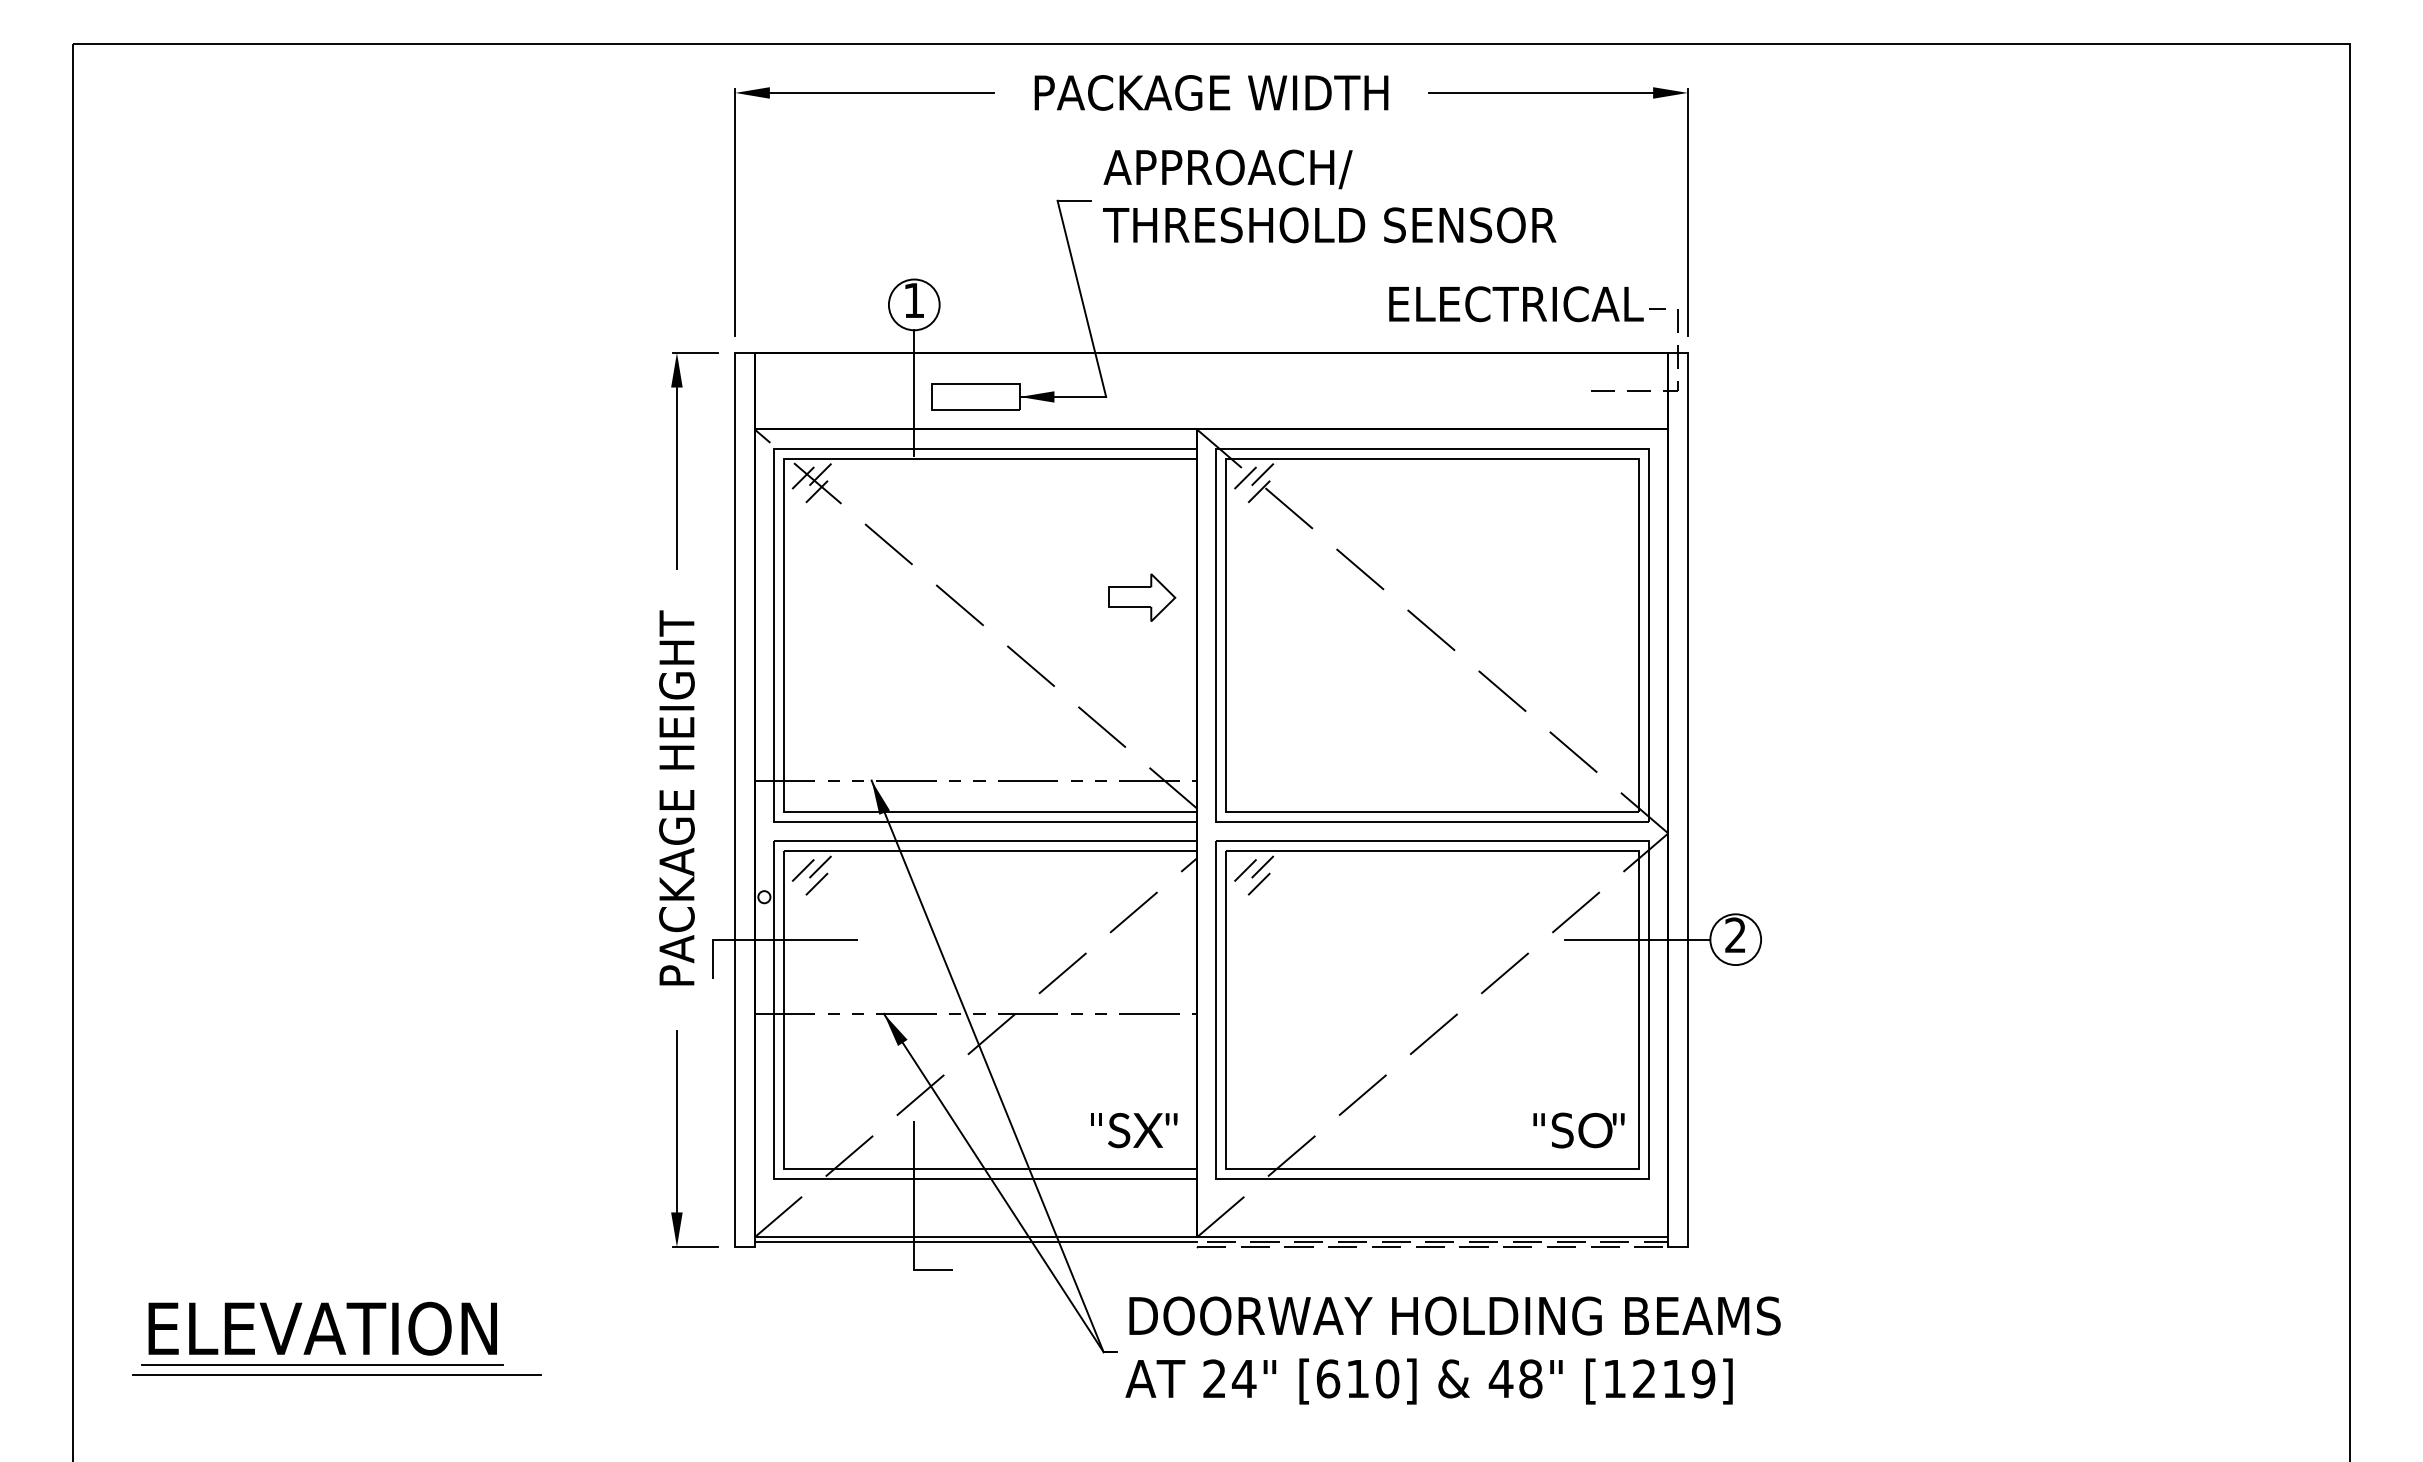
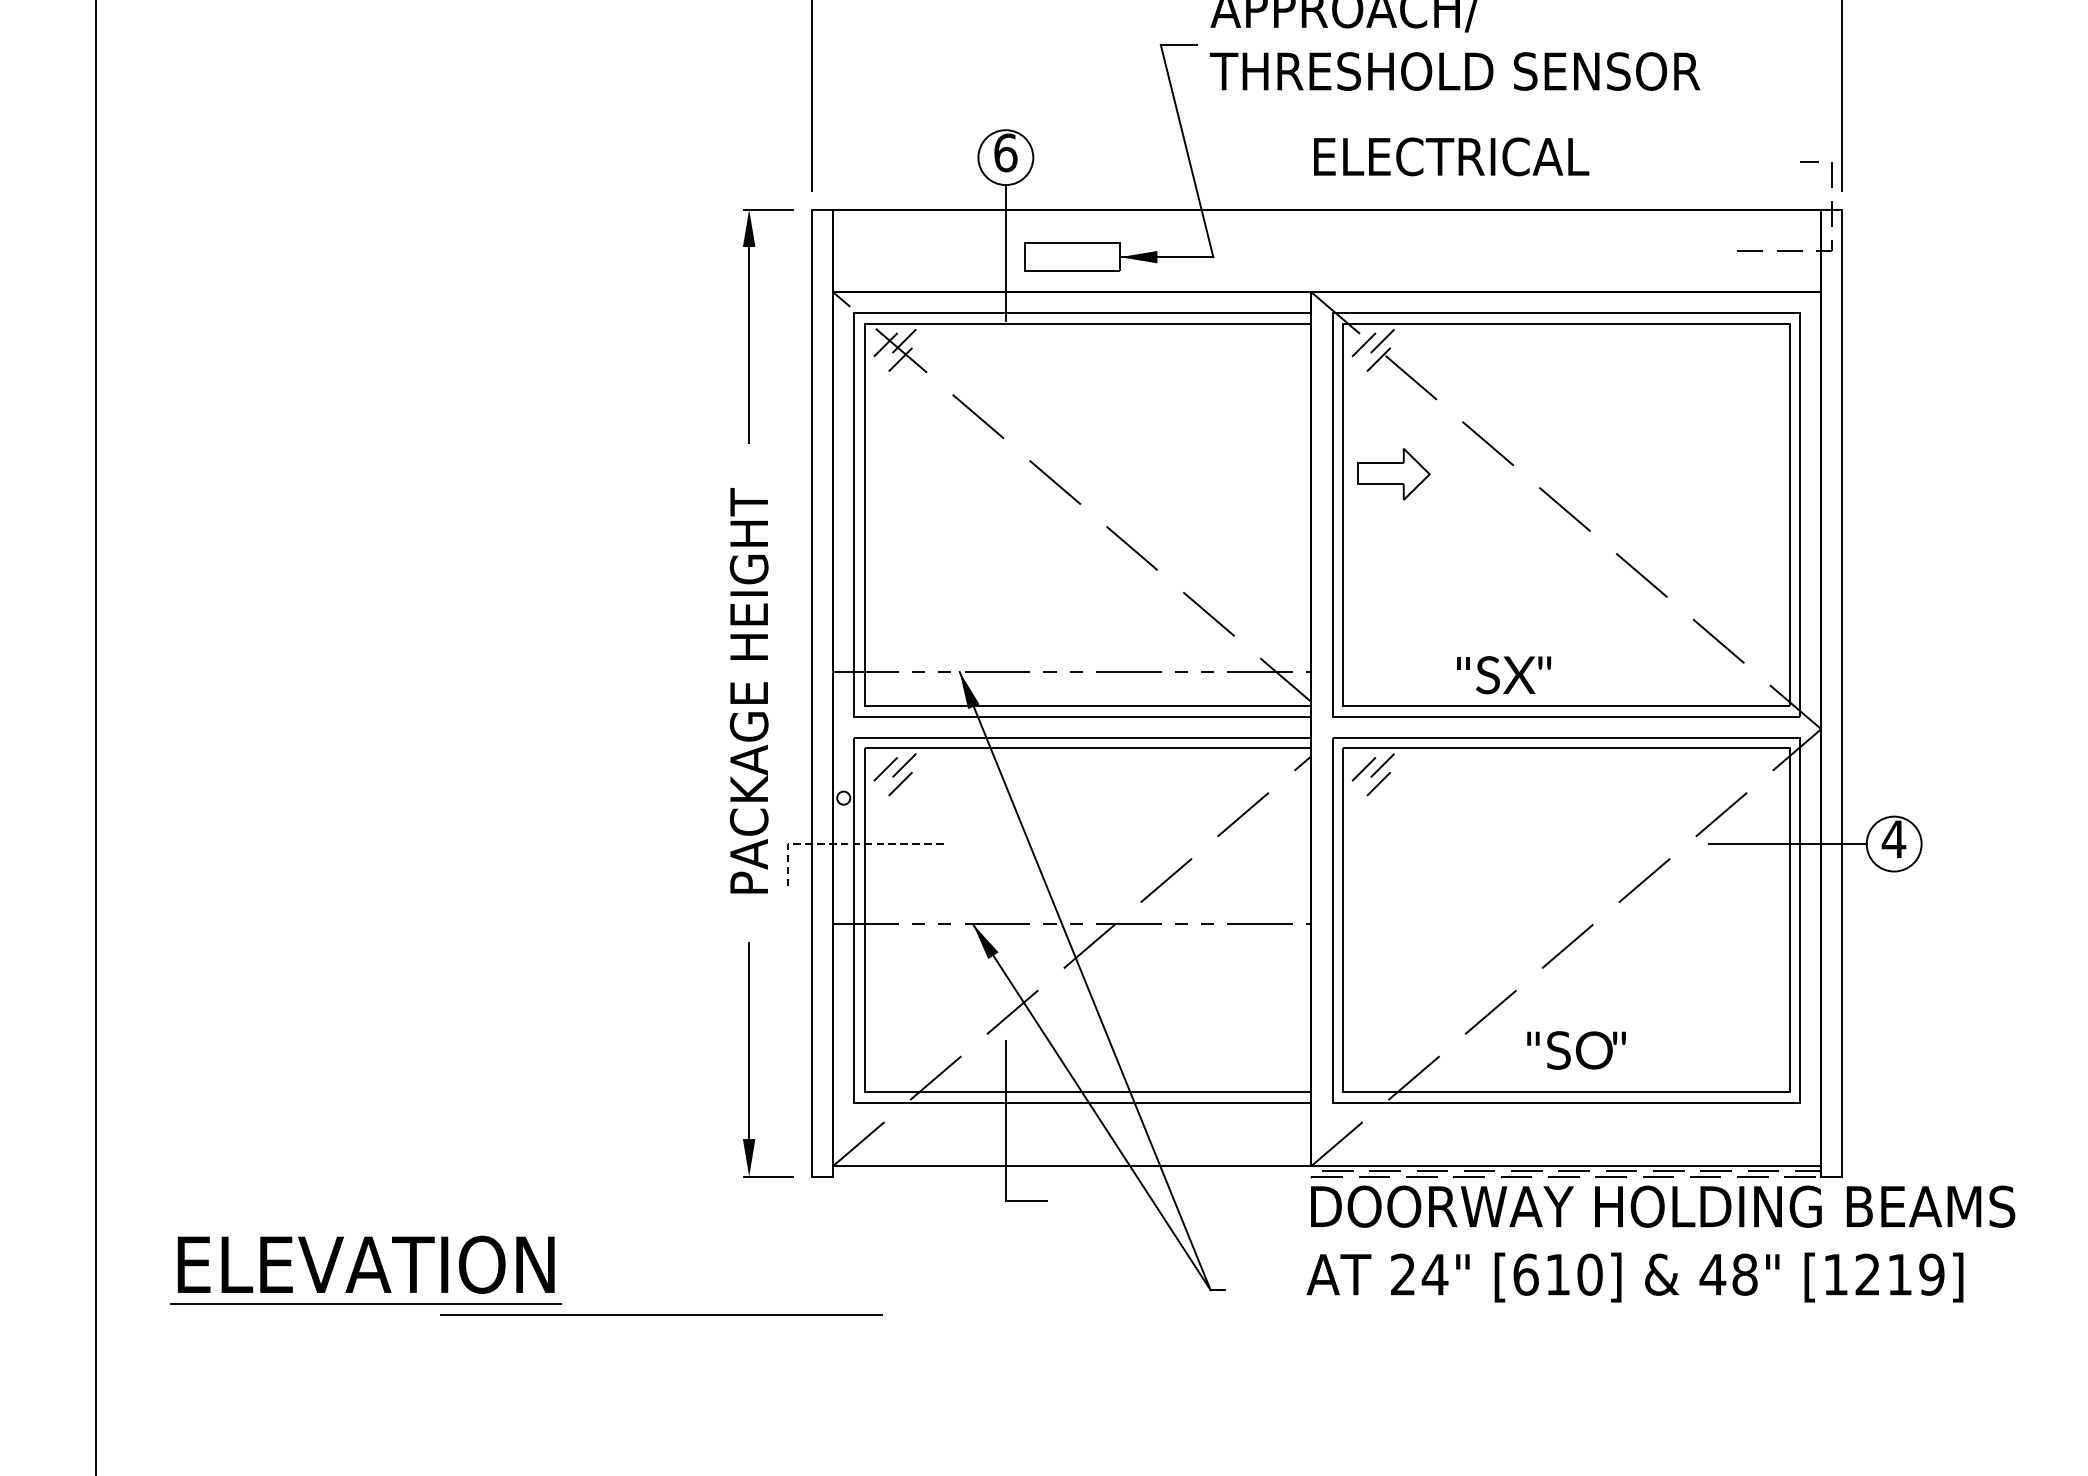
text: (914, 300) -> (1006, 152), 1 -> 6
text: (1516, 304) -> (1451, 157), moved
part: (1142, 597) -> (1394, 474), moved
text: (1735, 934) -> (1893, 838), 2 -> 4
line: (765, 939) -> (844, 843), solid -> dashed
text: (1134, 1130) -> (1504, 675), moved
text: (1578, 1130) -> (1575, 1050), moved
line: (975, 1242) -> (1072, 1171), removed
text: (1452, 1350) -> (1660, 1243), moved
line: (336, 1374) -> (661, 1314), moved

